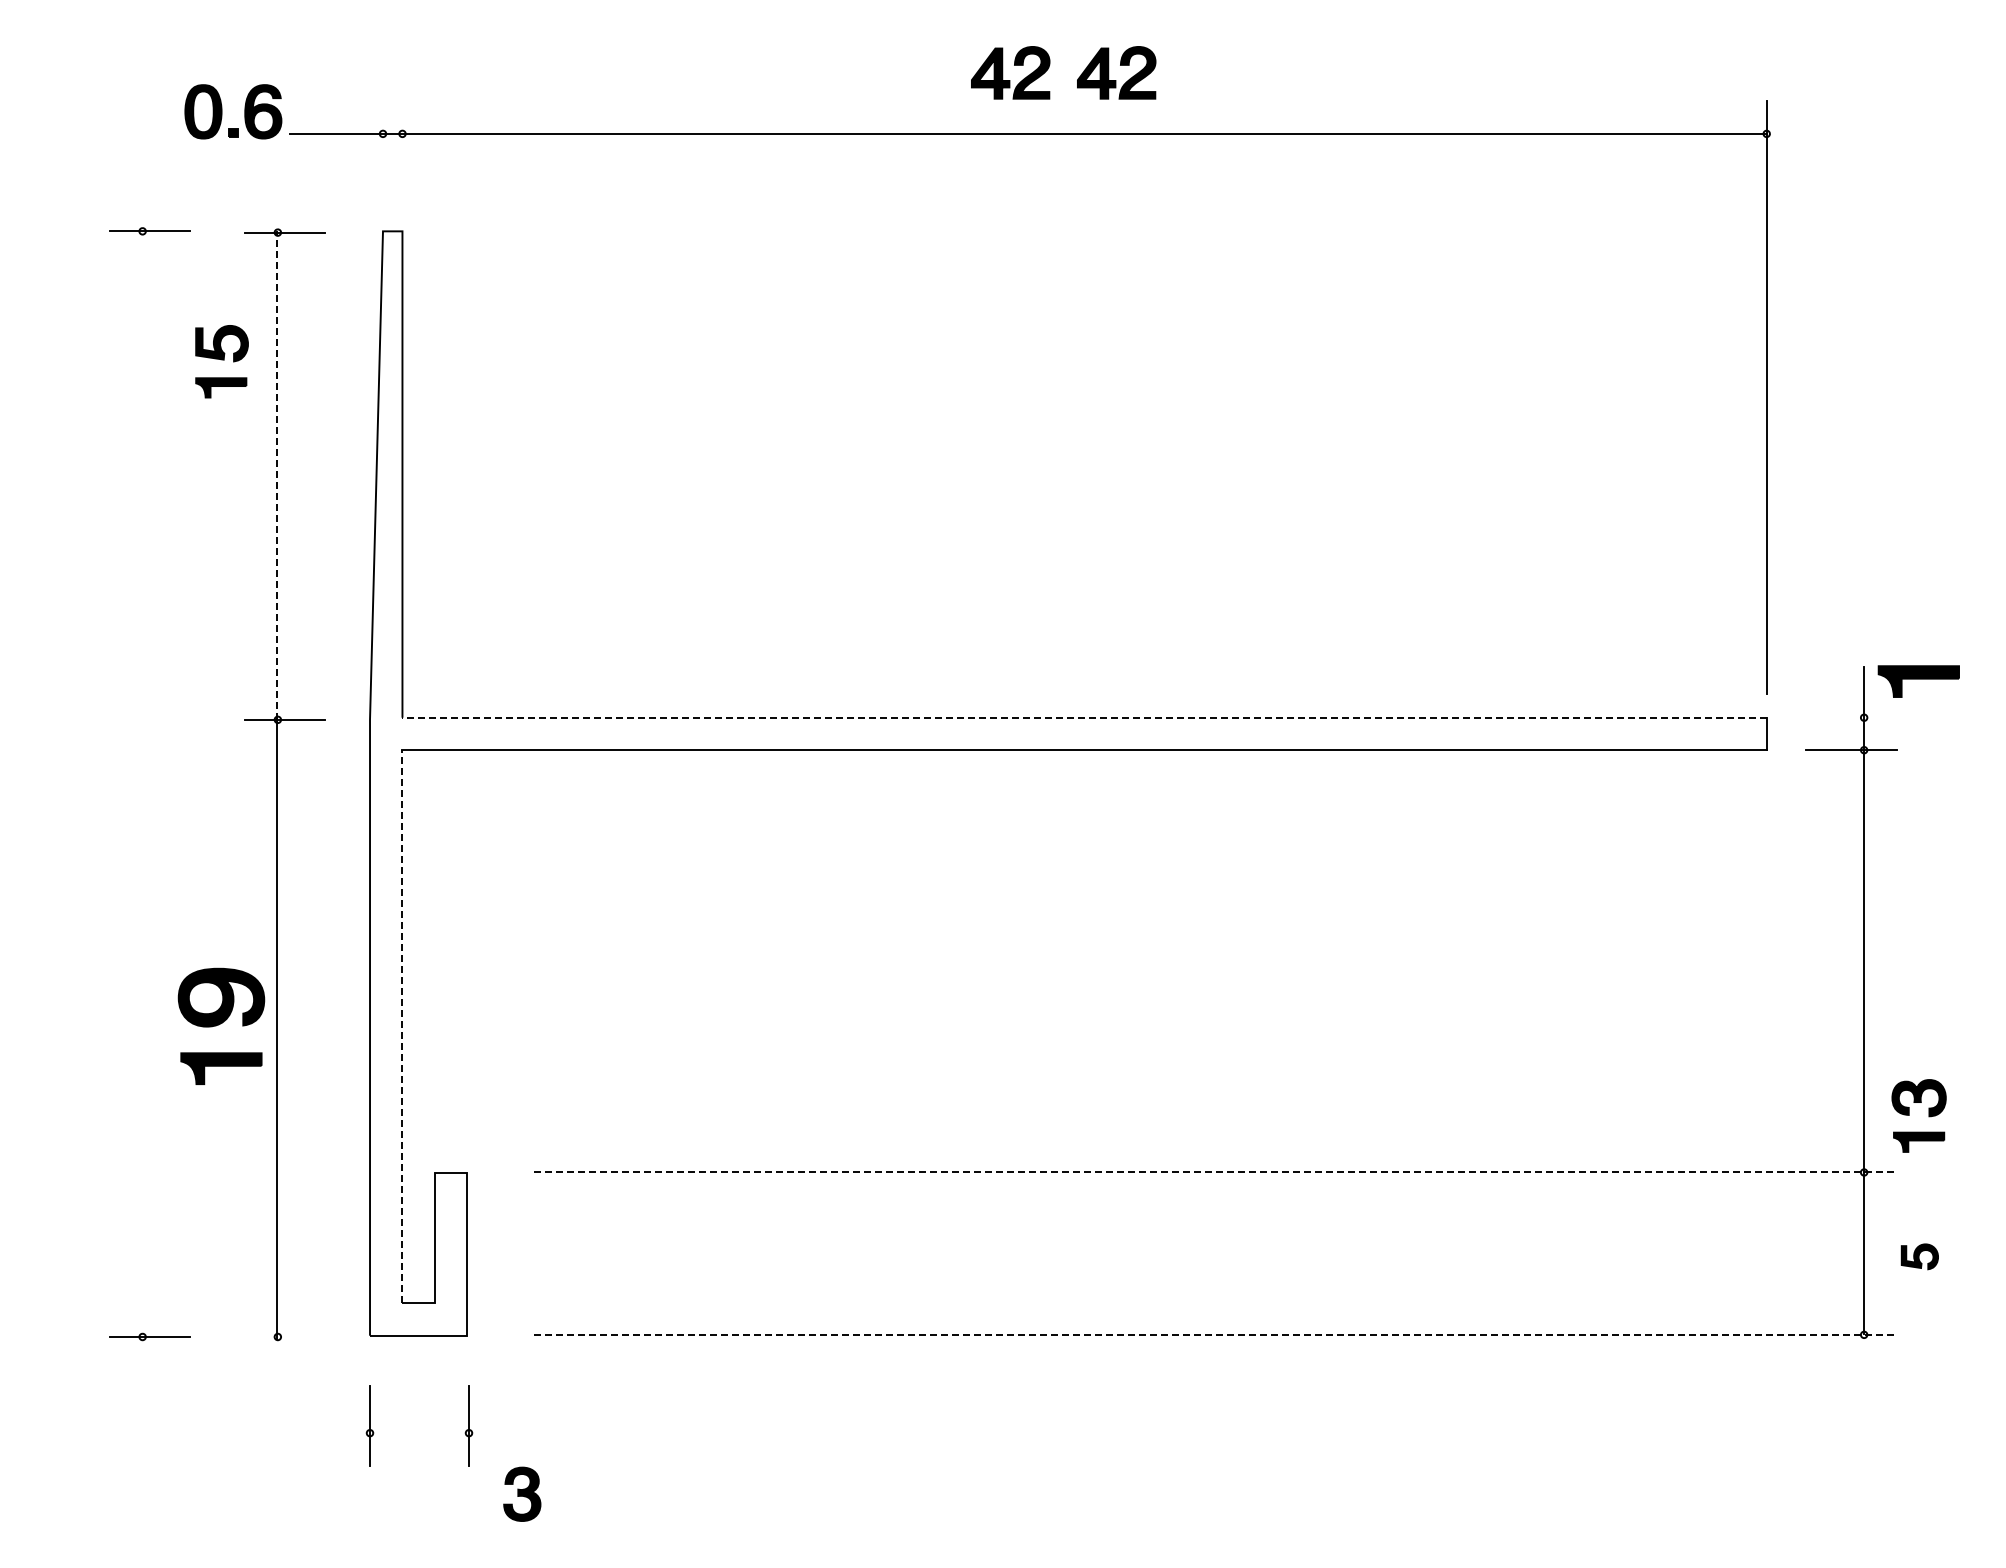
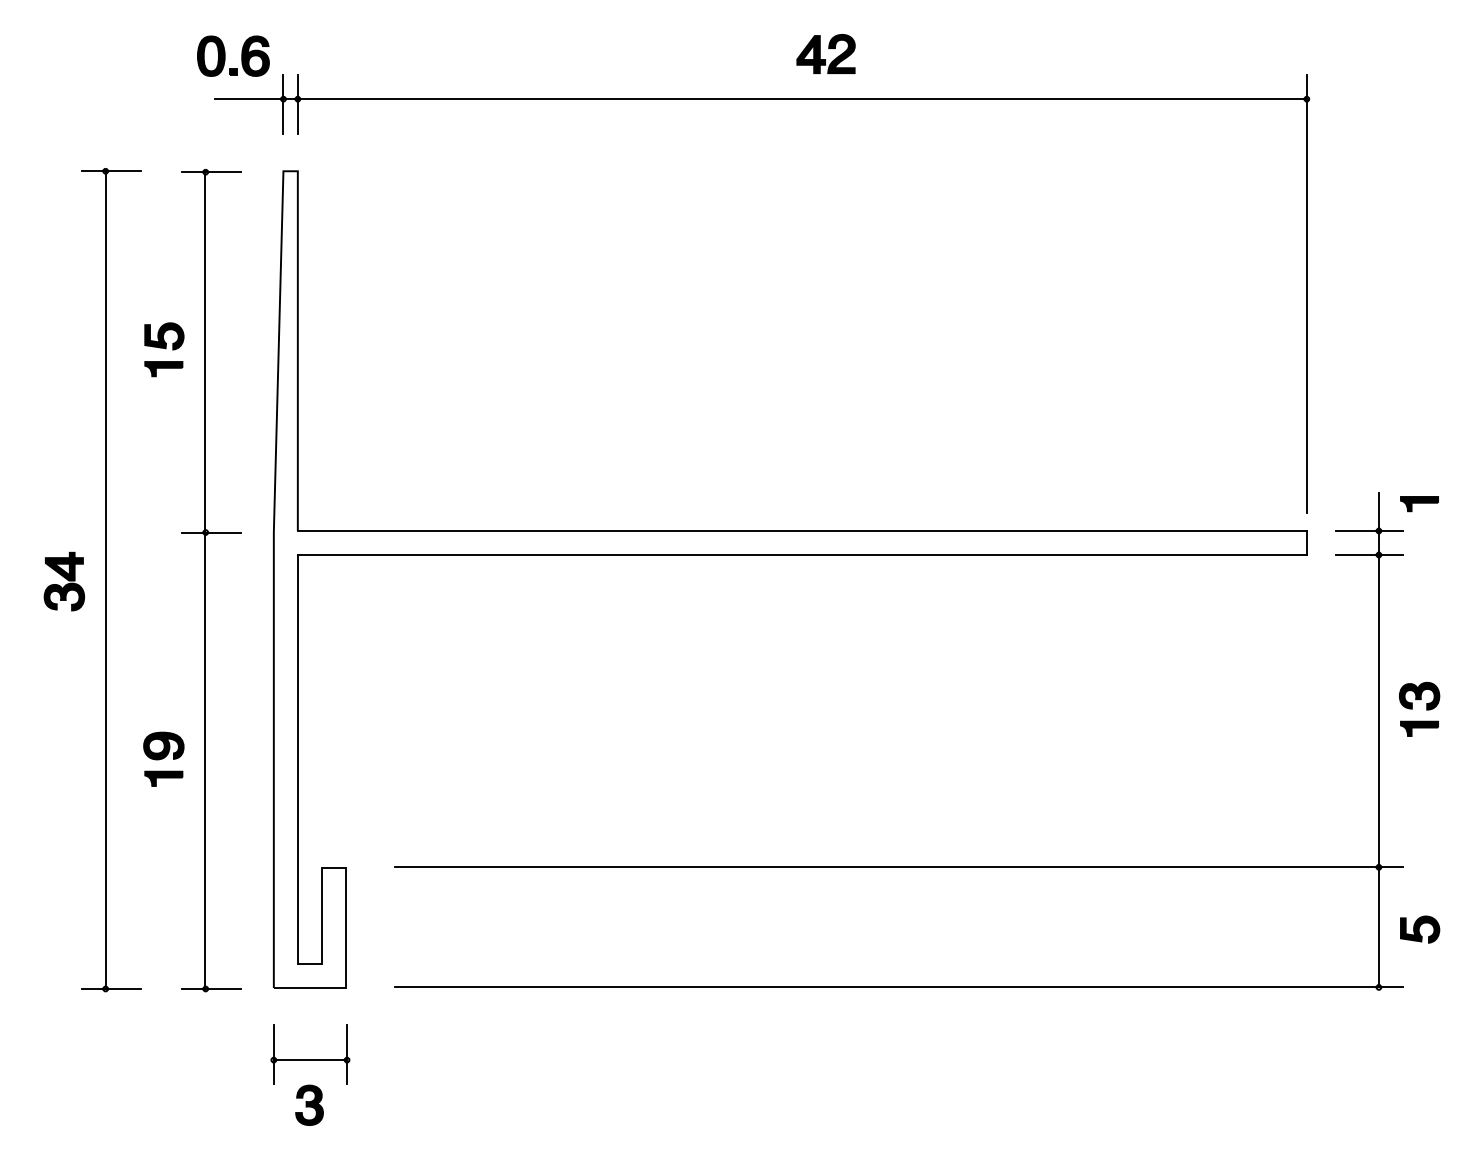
part: (1003, 72) -> (742, 53), removed
part: (222, 111) -> (225, 55), moved
line: (383, 141) -> (283, 104), added
line: (402, 141) -> (297, 104), added
part: (221, 361) -> (164, 349), moved
line: (277, 475) -> (205, 351), dashed -> solid
part: (1919, 680) -> (1419, 503), size x0.62
line: (1084, 717) -> (802, 530), dashed -> solid
line: (1851, 717) -> (1369, 530), added
line: (142, 783) -> (105, 579), added
part: (86, 786) -> (64, 581), added
part: (220, 1026) -> (163, 759), size x0.62
line: (402, 1026) -> (297, 759), dashed -> solid
part: (1909, 1115) -> (1412, 709), moved
line: (1215, 1172) -> (899, 867), dashed -> solid
part: (1919, 1256) -> (1419, 929), size x1.43
line: (1215, 1334) -> (899, 987), dashed -> solid
line: (285, 1336) -> (211, 988), added
line: (418, 1433) -> (309, 1060), added
part: (522, 1493) -> (309, 1104), moved

